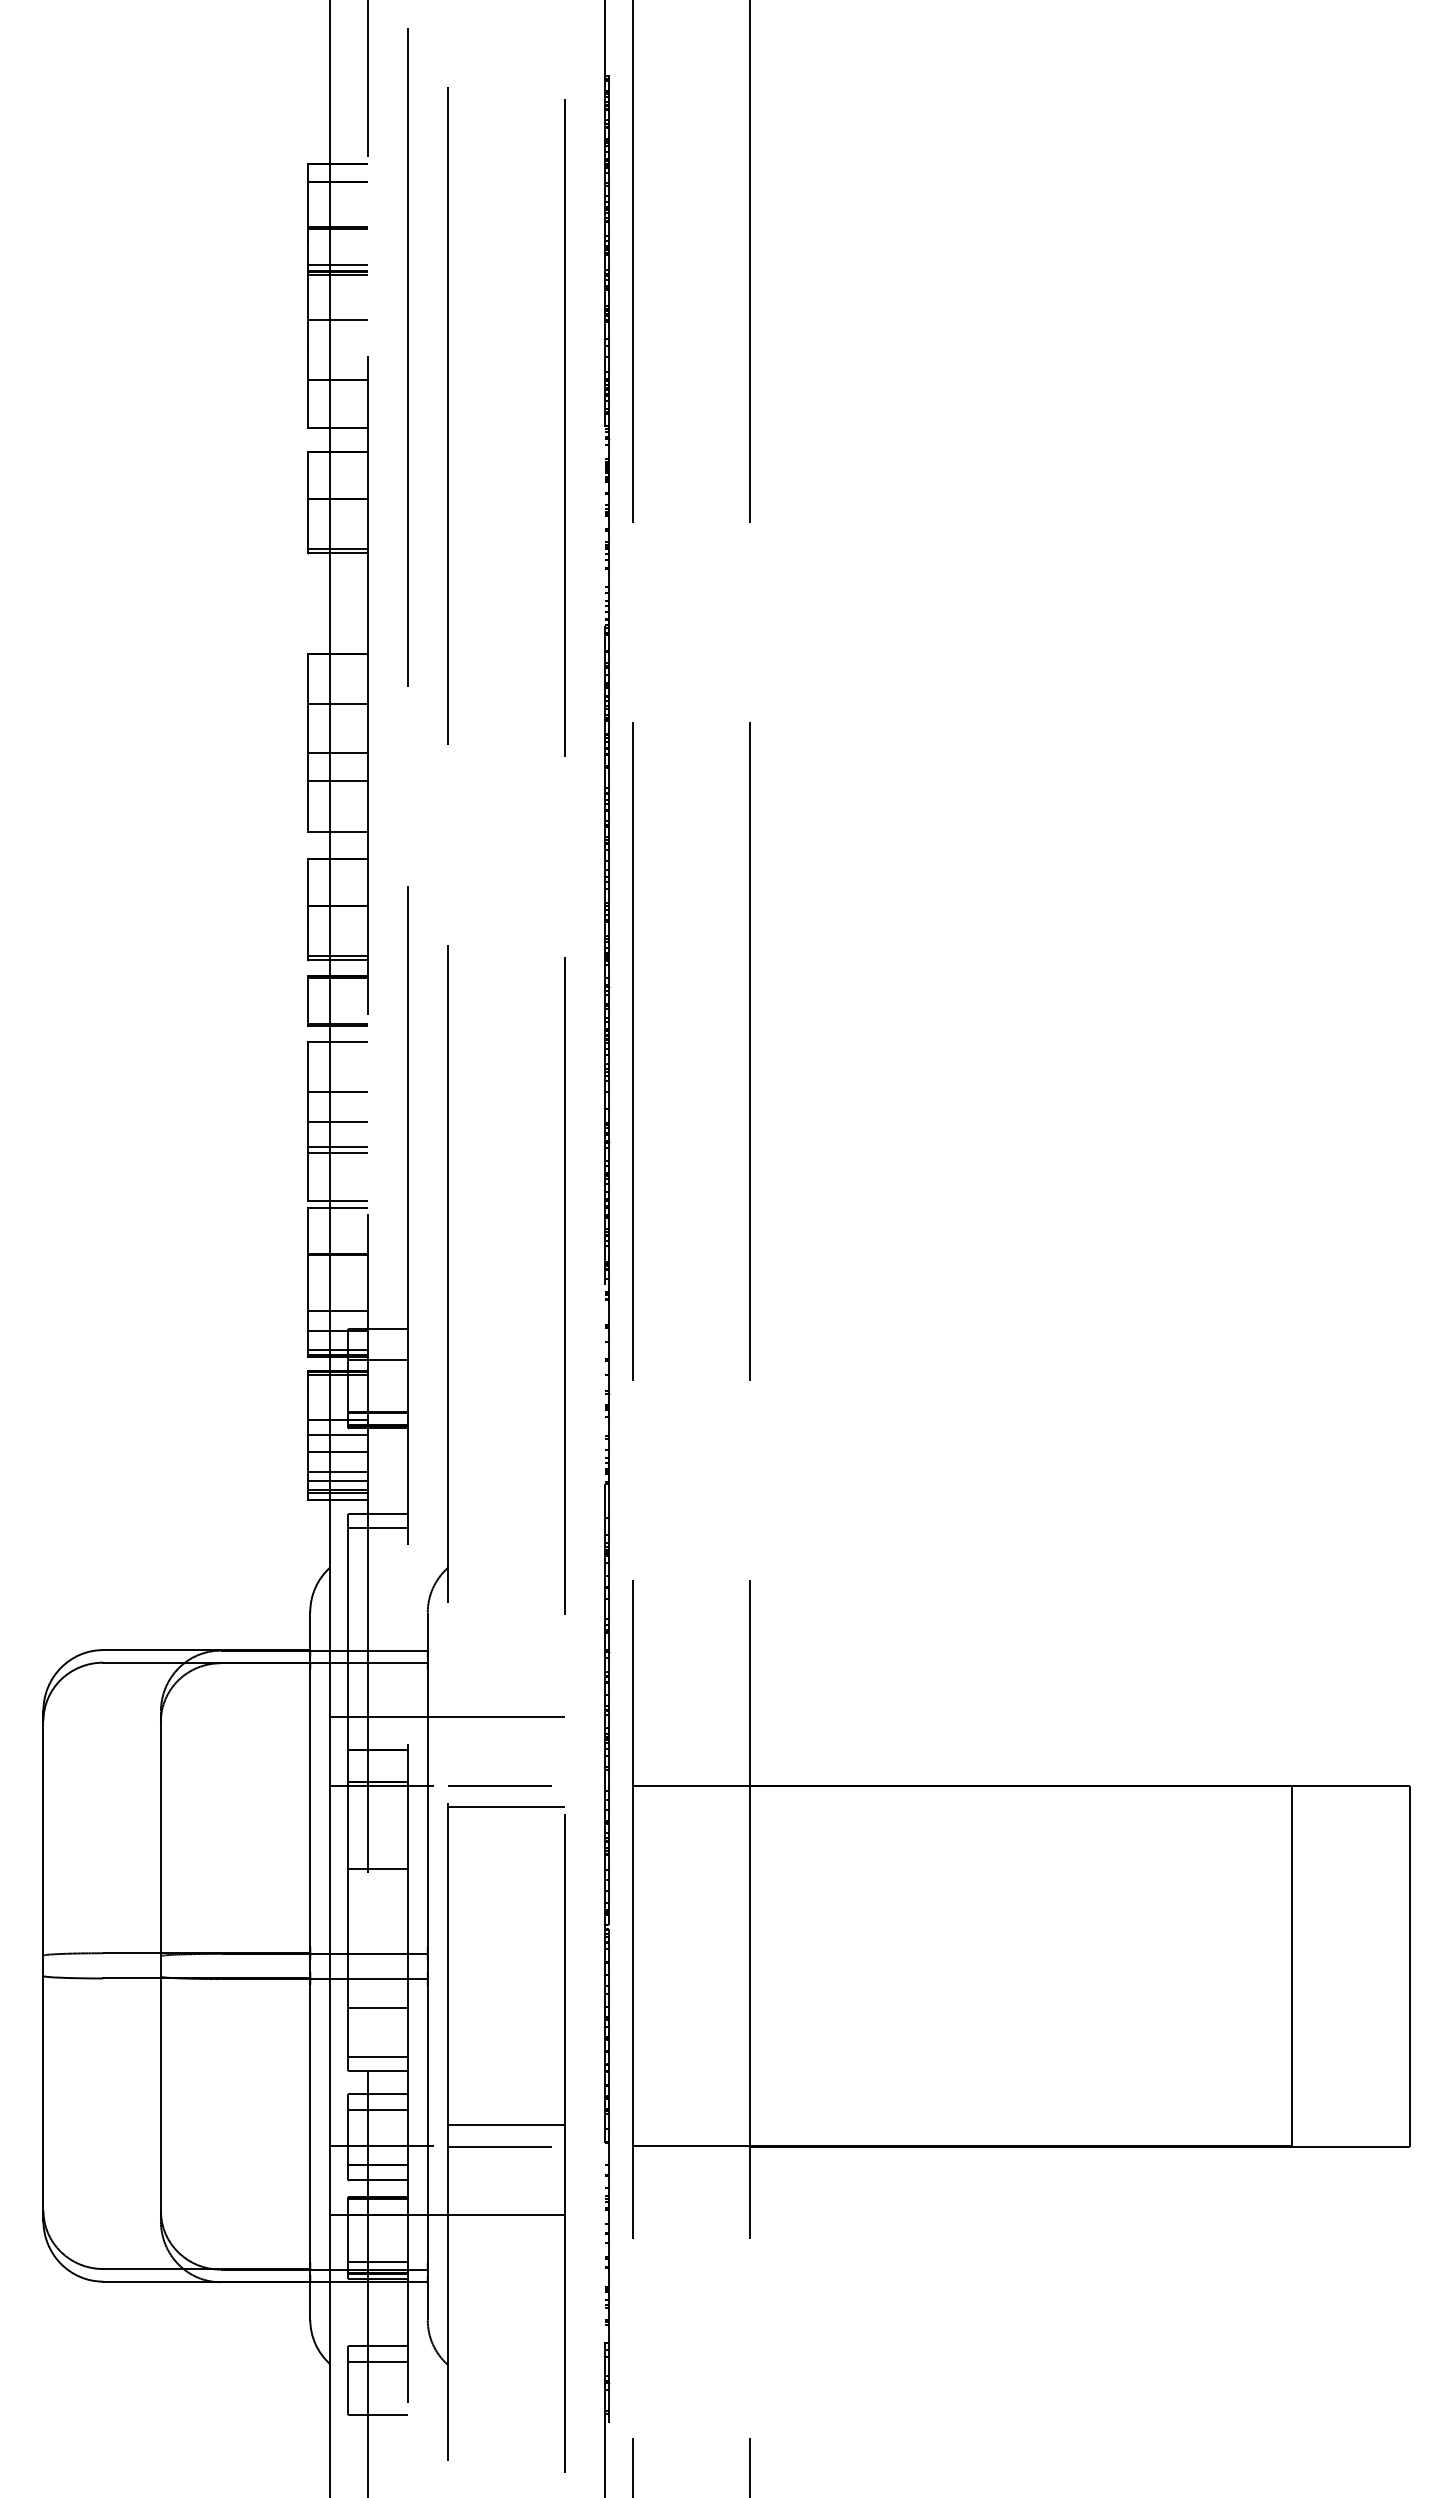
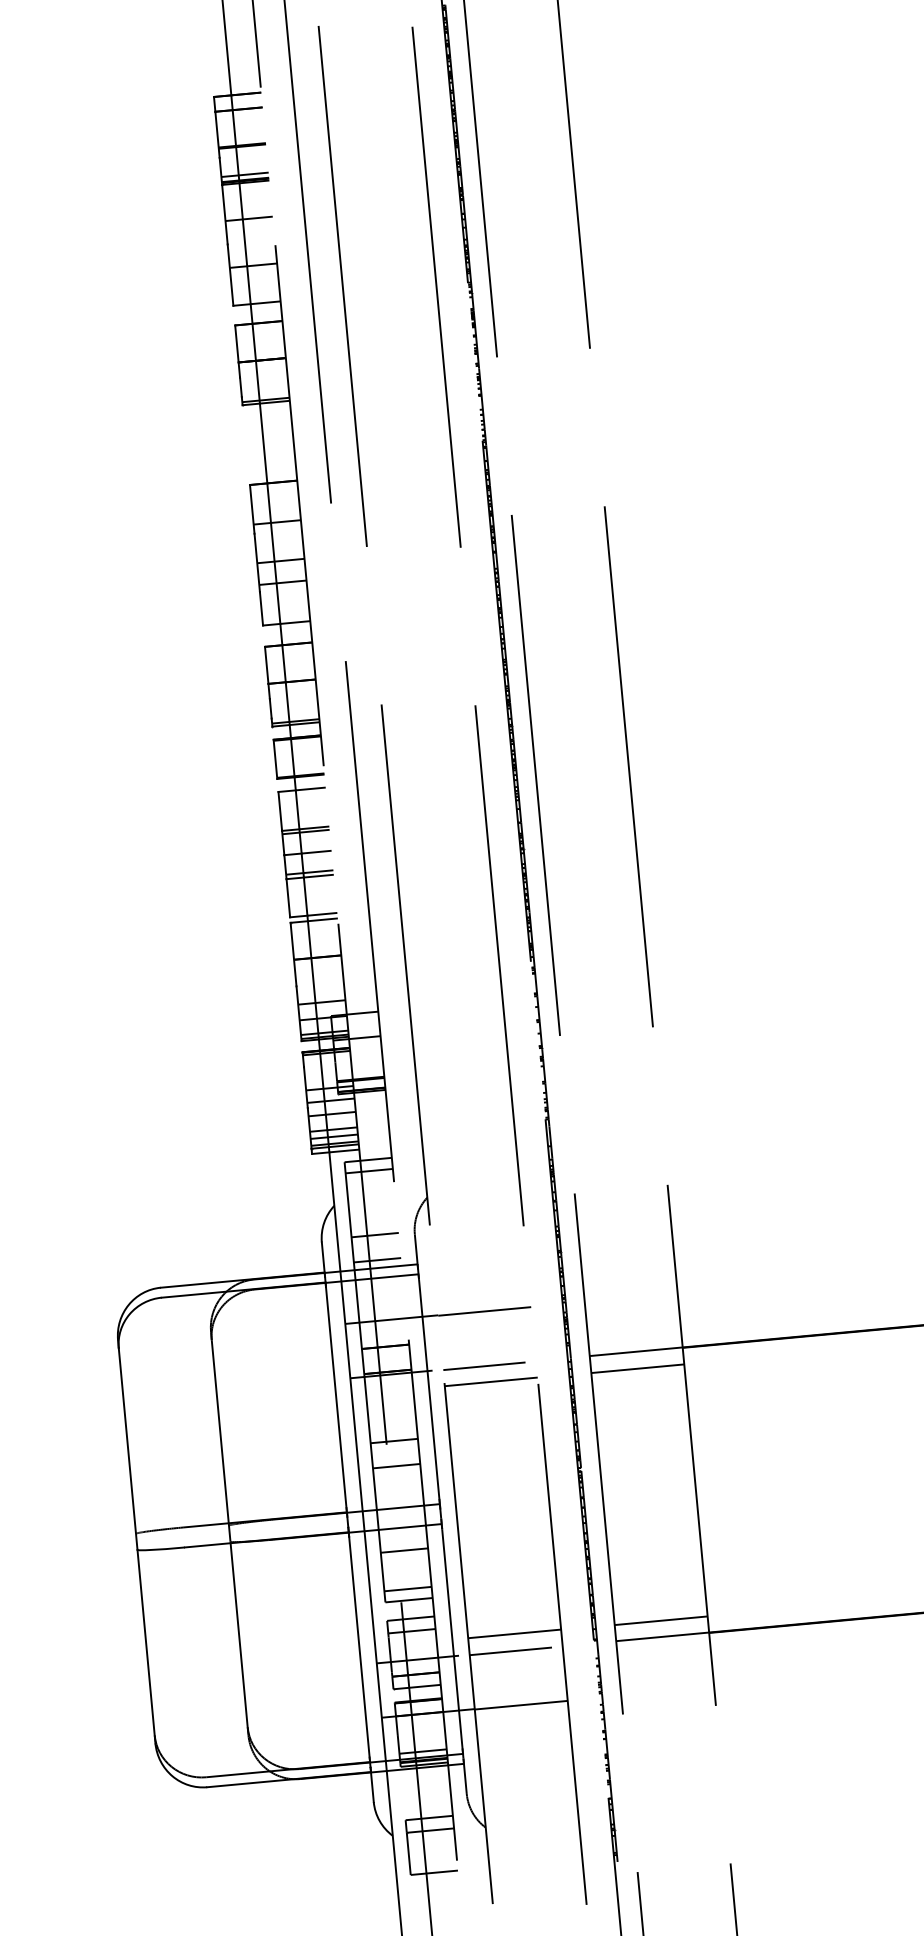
line: (338, 1095) -> (306, 831), added
line: (377, 1609) -> (374, 1235), added
line: (377, 1640) -> (377, 1260), added
line: (691, 1807) -> (637, 1369), added
line: (377, 1901) -> (396, 1466), added
line: (691, 2125) -> (661, 1620), added

